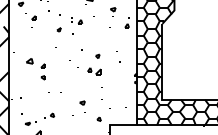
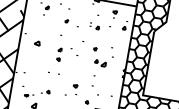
part: (77, 20) -> (95, 26), moved
part: (42, 71) -> (58, 54), moved
part: (94, 71) -> (100, 63), moved

